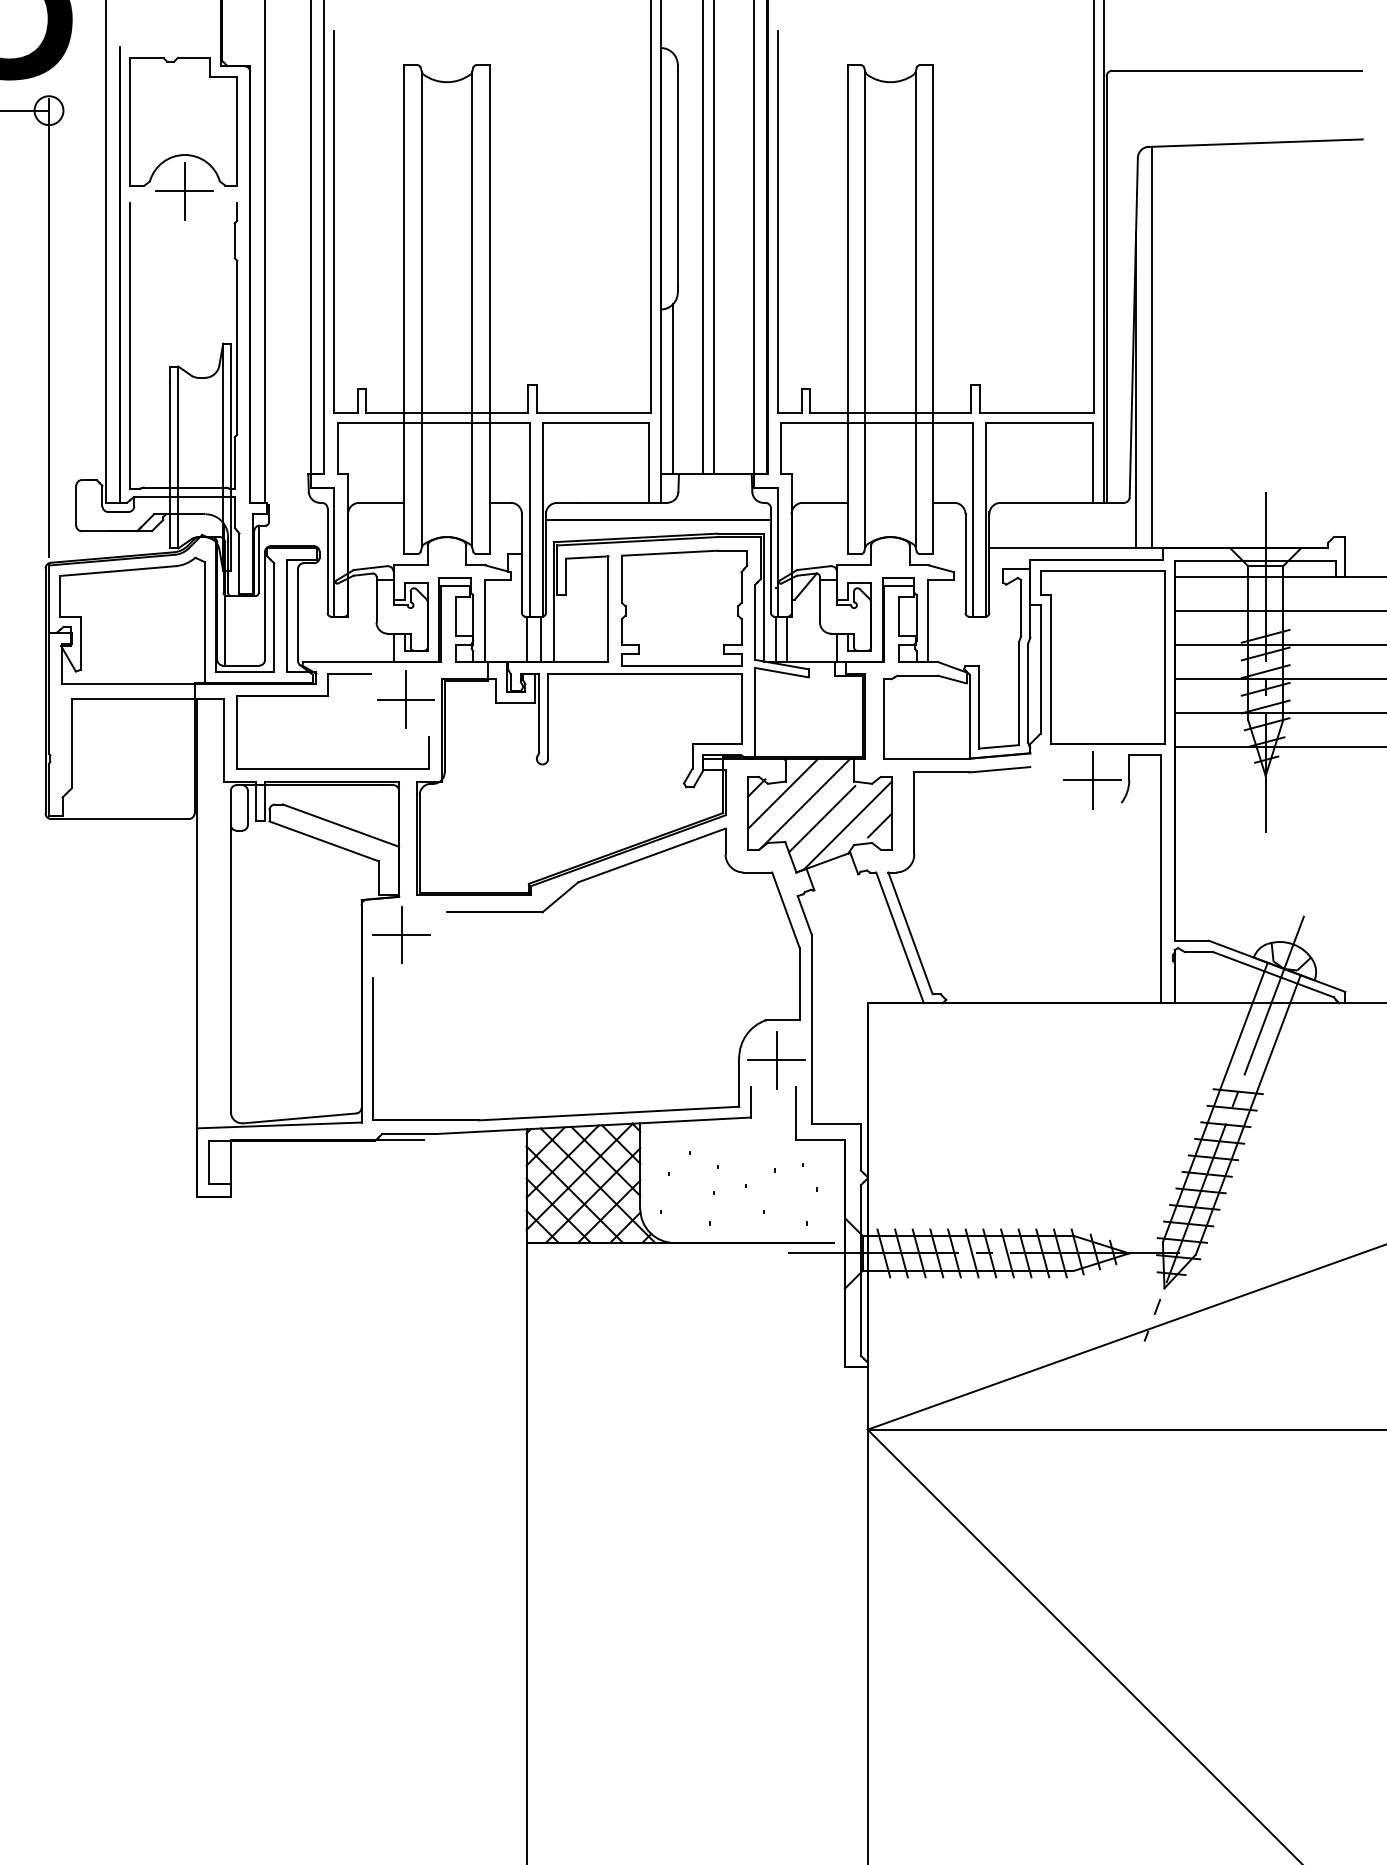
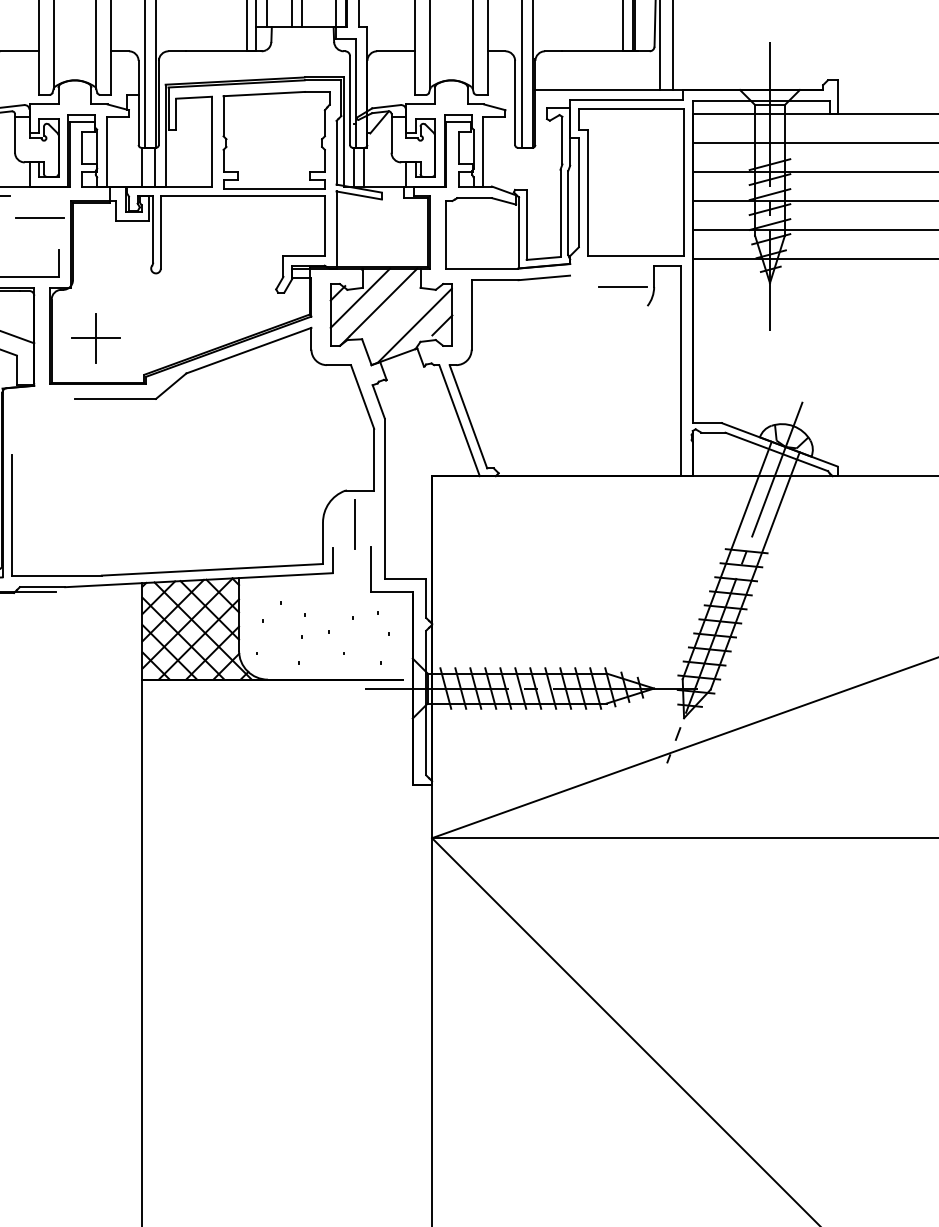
line: (658, 520) -> (254, 66), removed
line: (406, 699) -> (40, 218), removed
line: (1092, 779) -> (622, 286), removed
line: (822, 818) -> (393, 319), removed
part: (401, 934) -> (95, 337), moved
line: (776, 1060) -> (354, 524), removed

